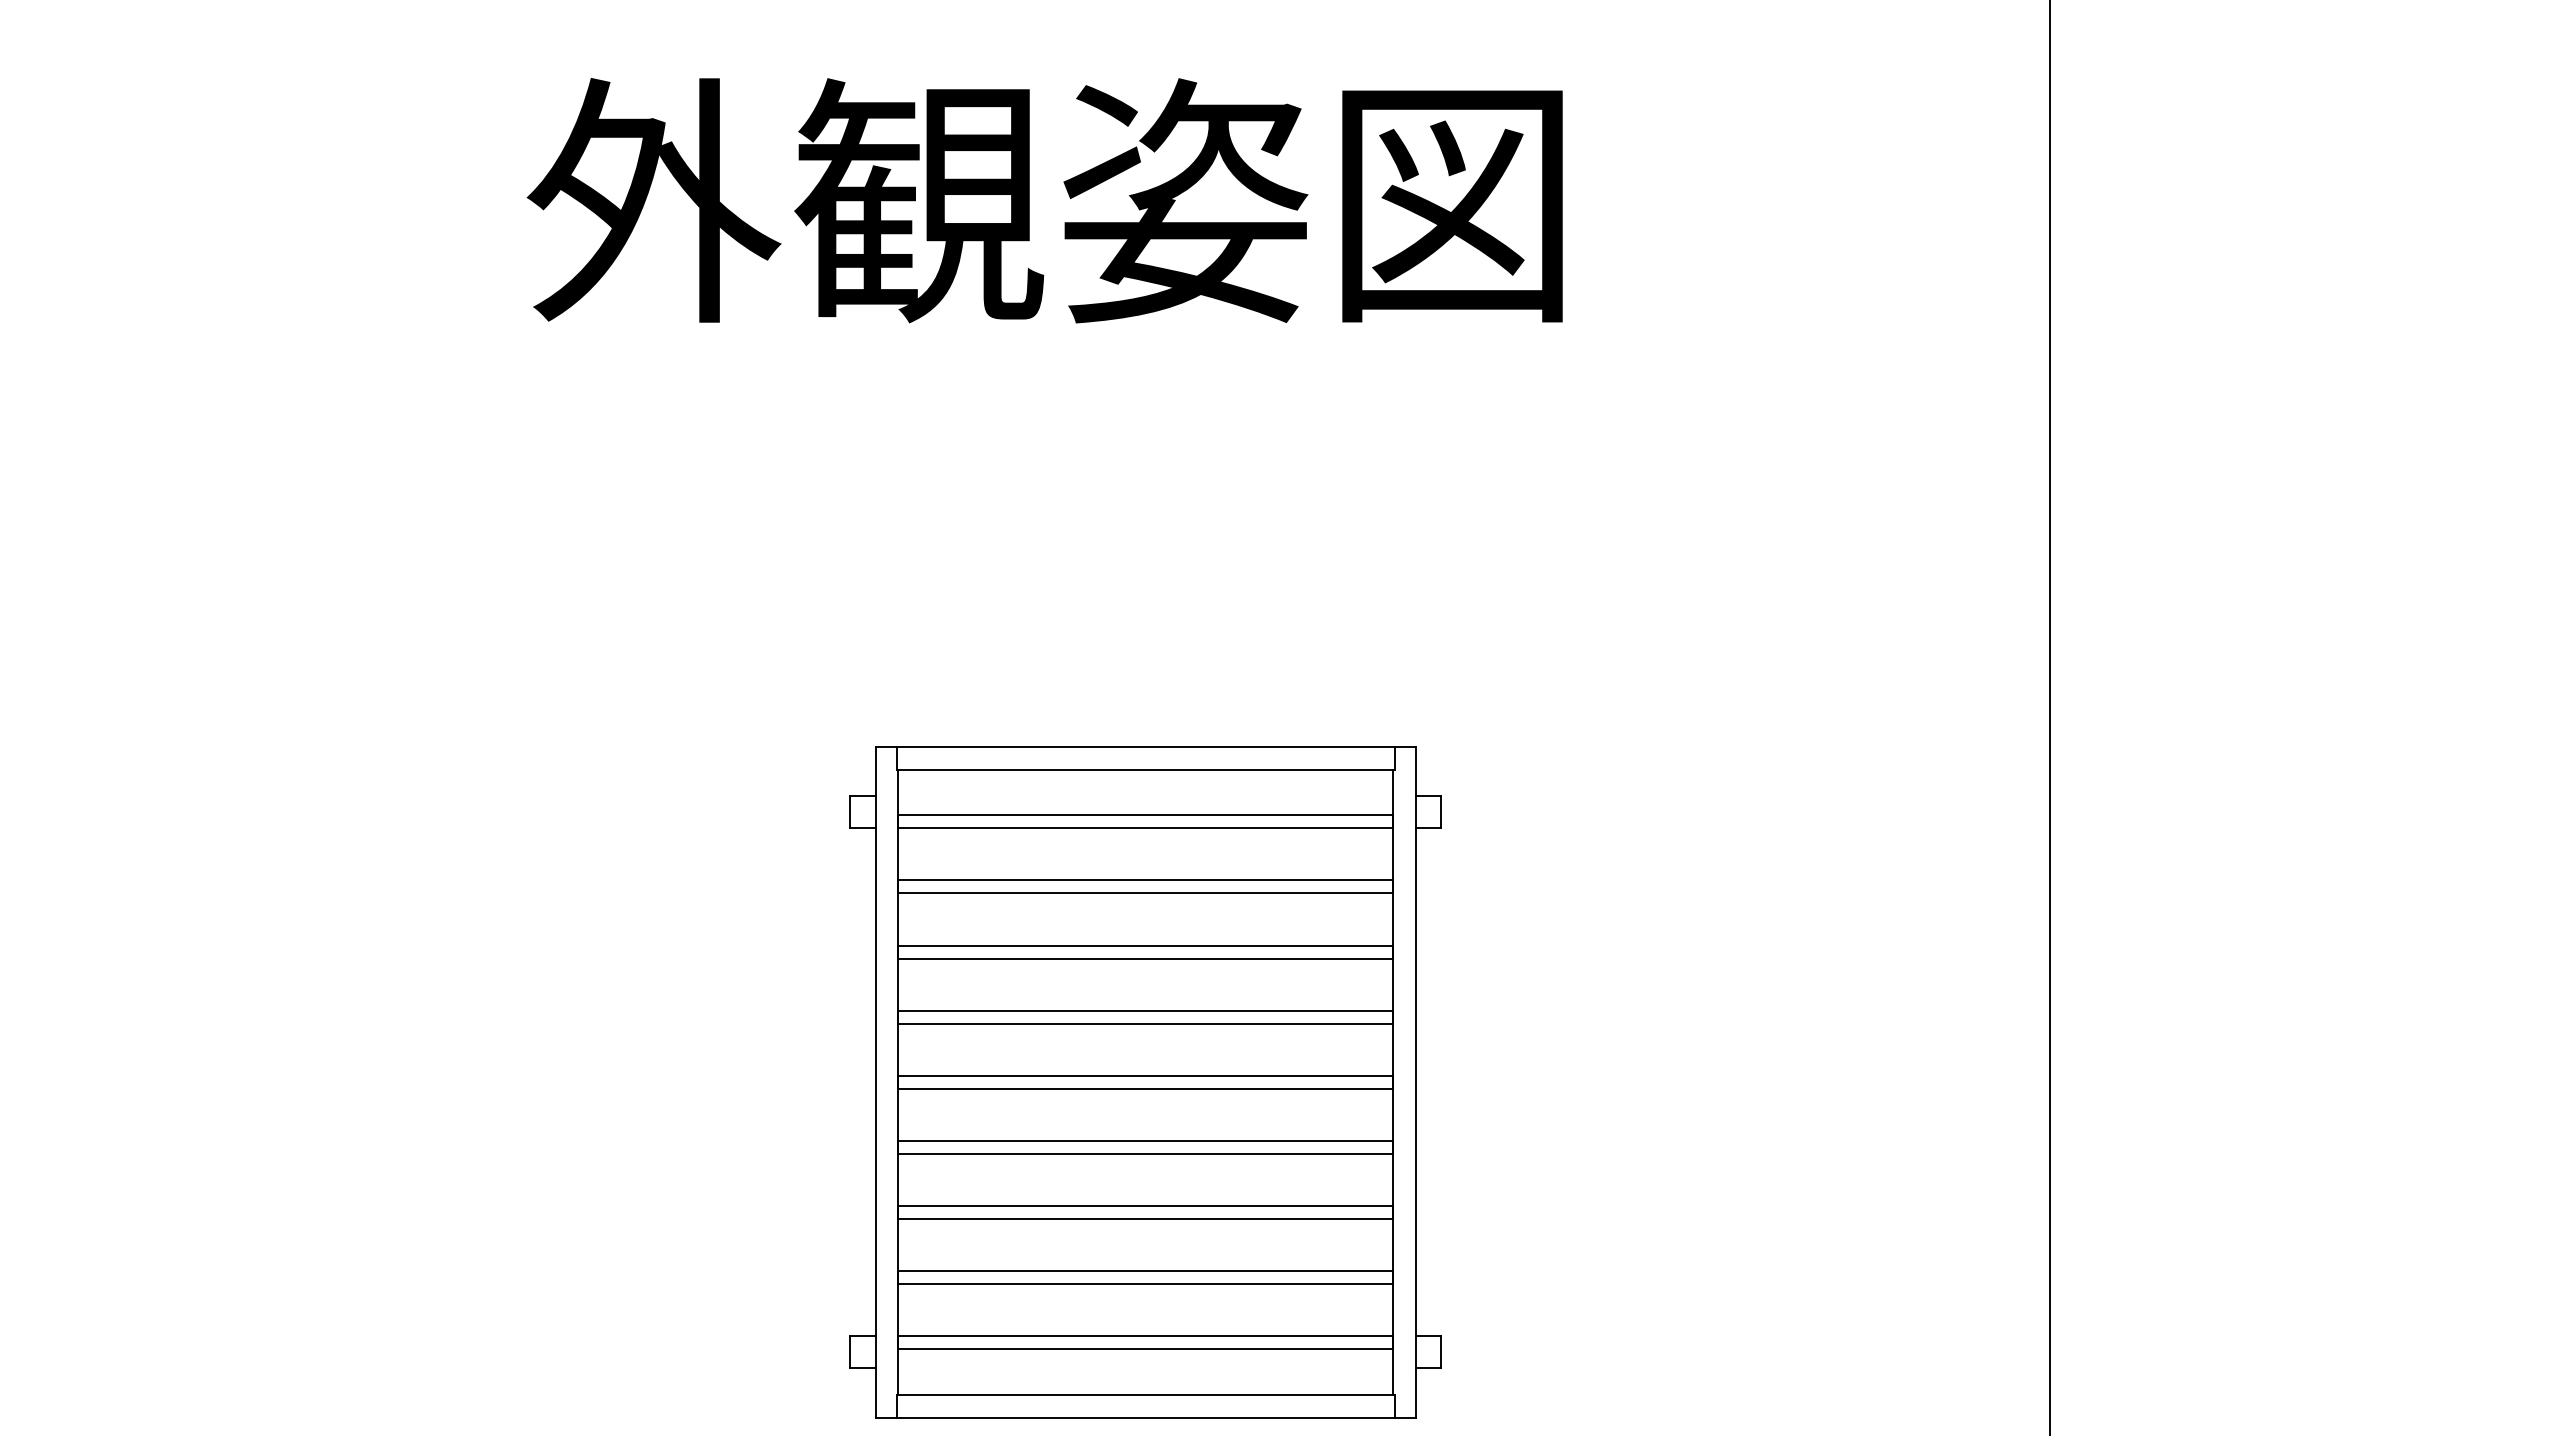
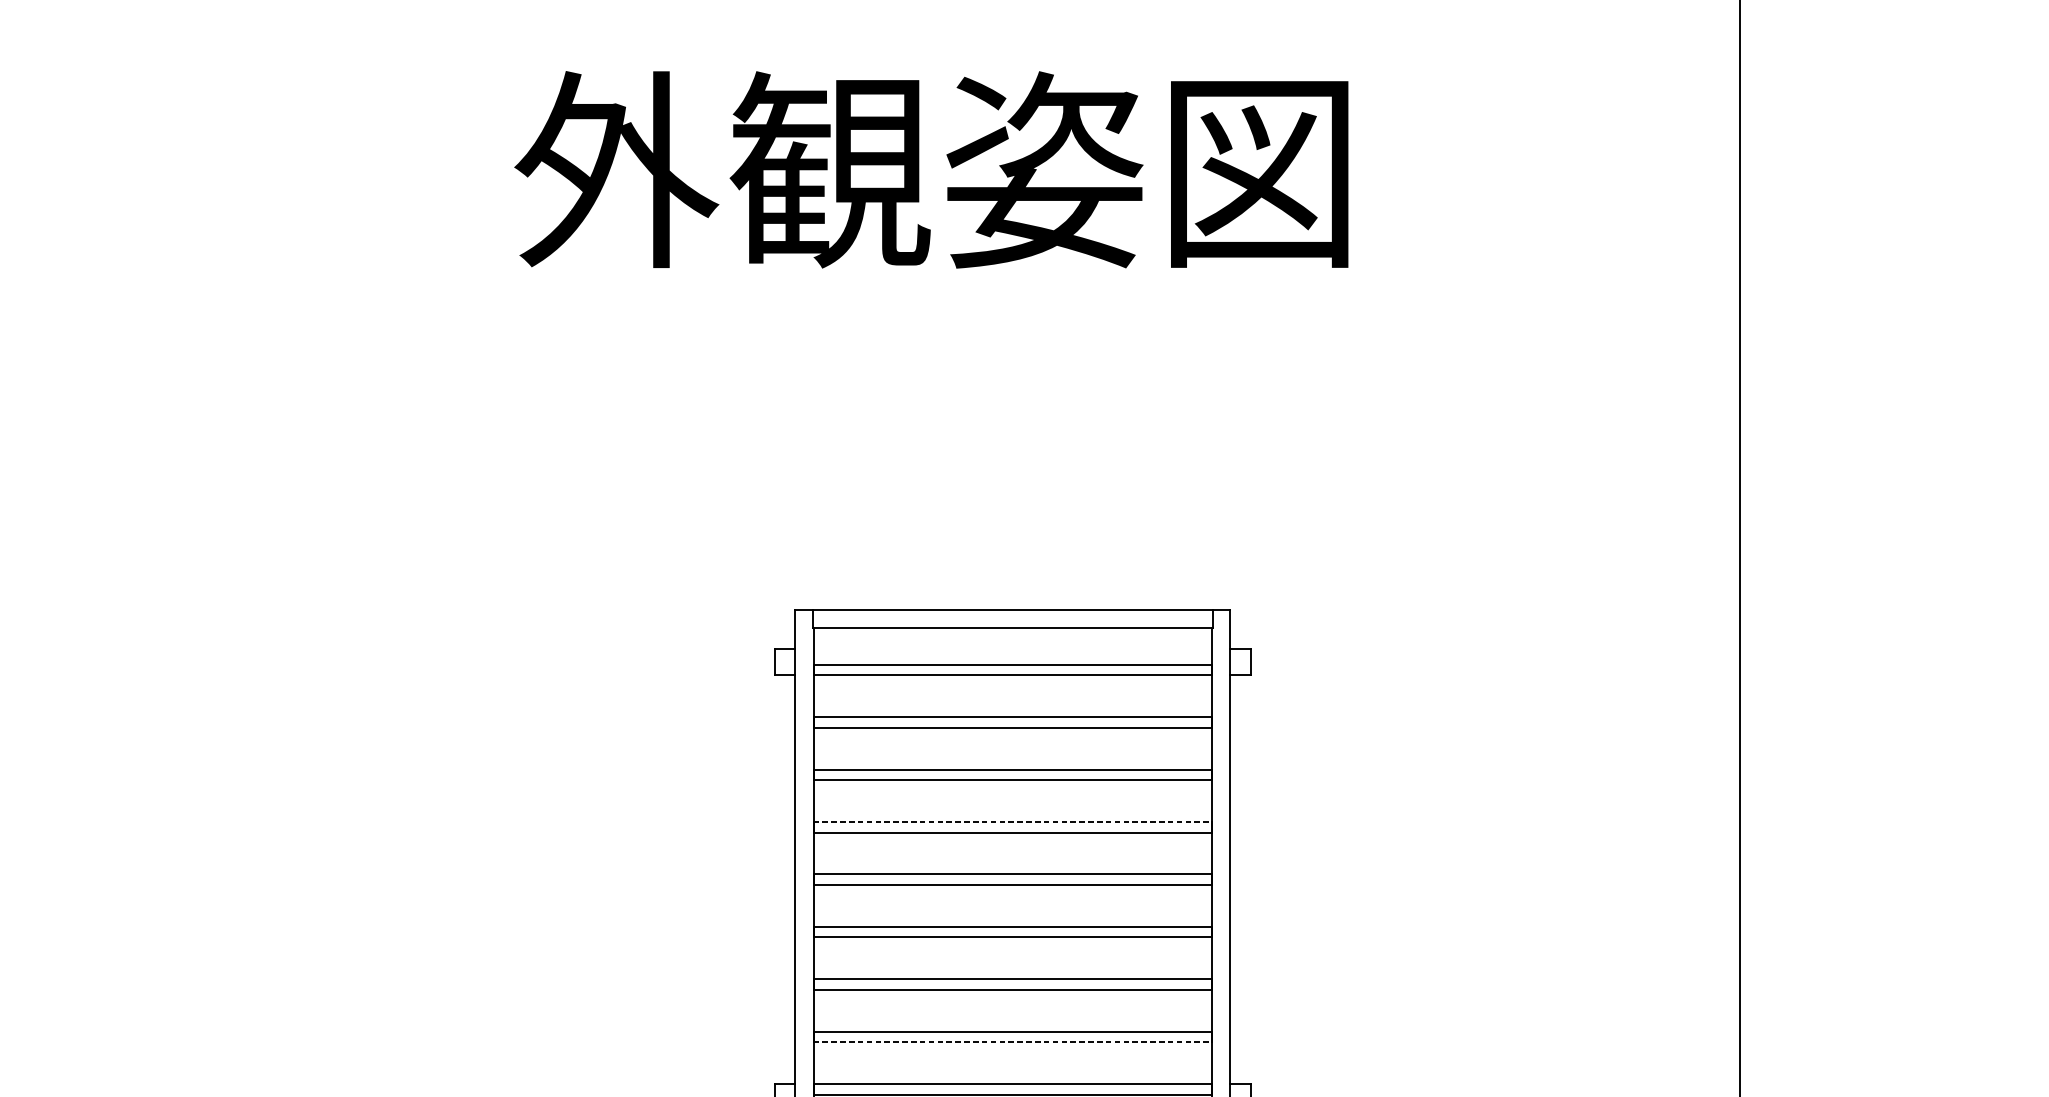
line: (1146, 1010) -> (1013, 821), solid -> dashed
line: (1146, 1284) -> (1013, 1042), solid -> dashed

